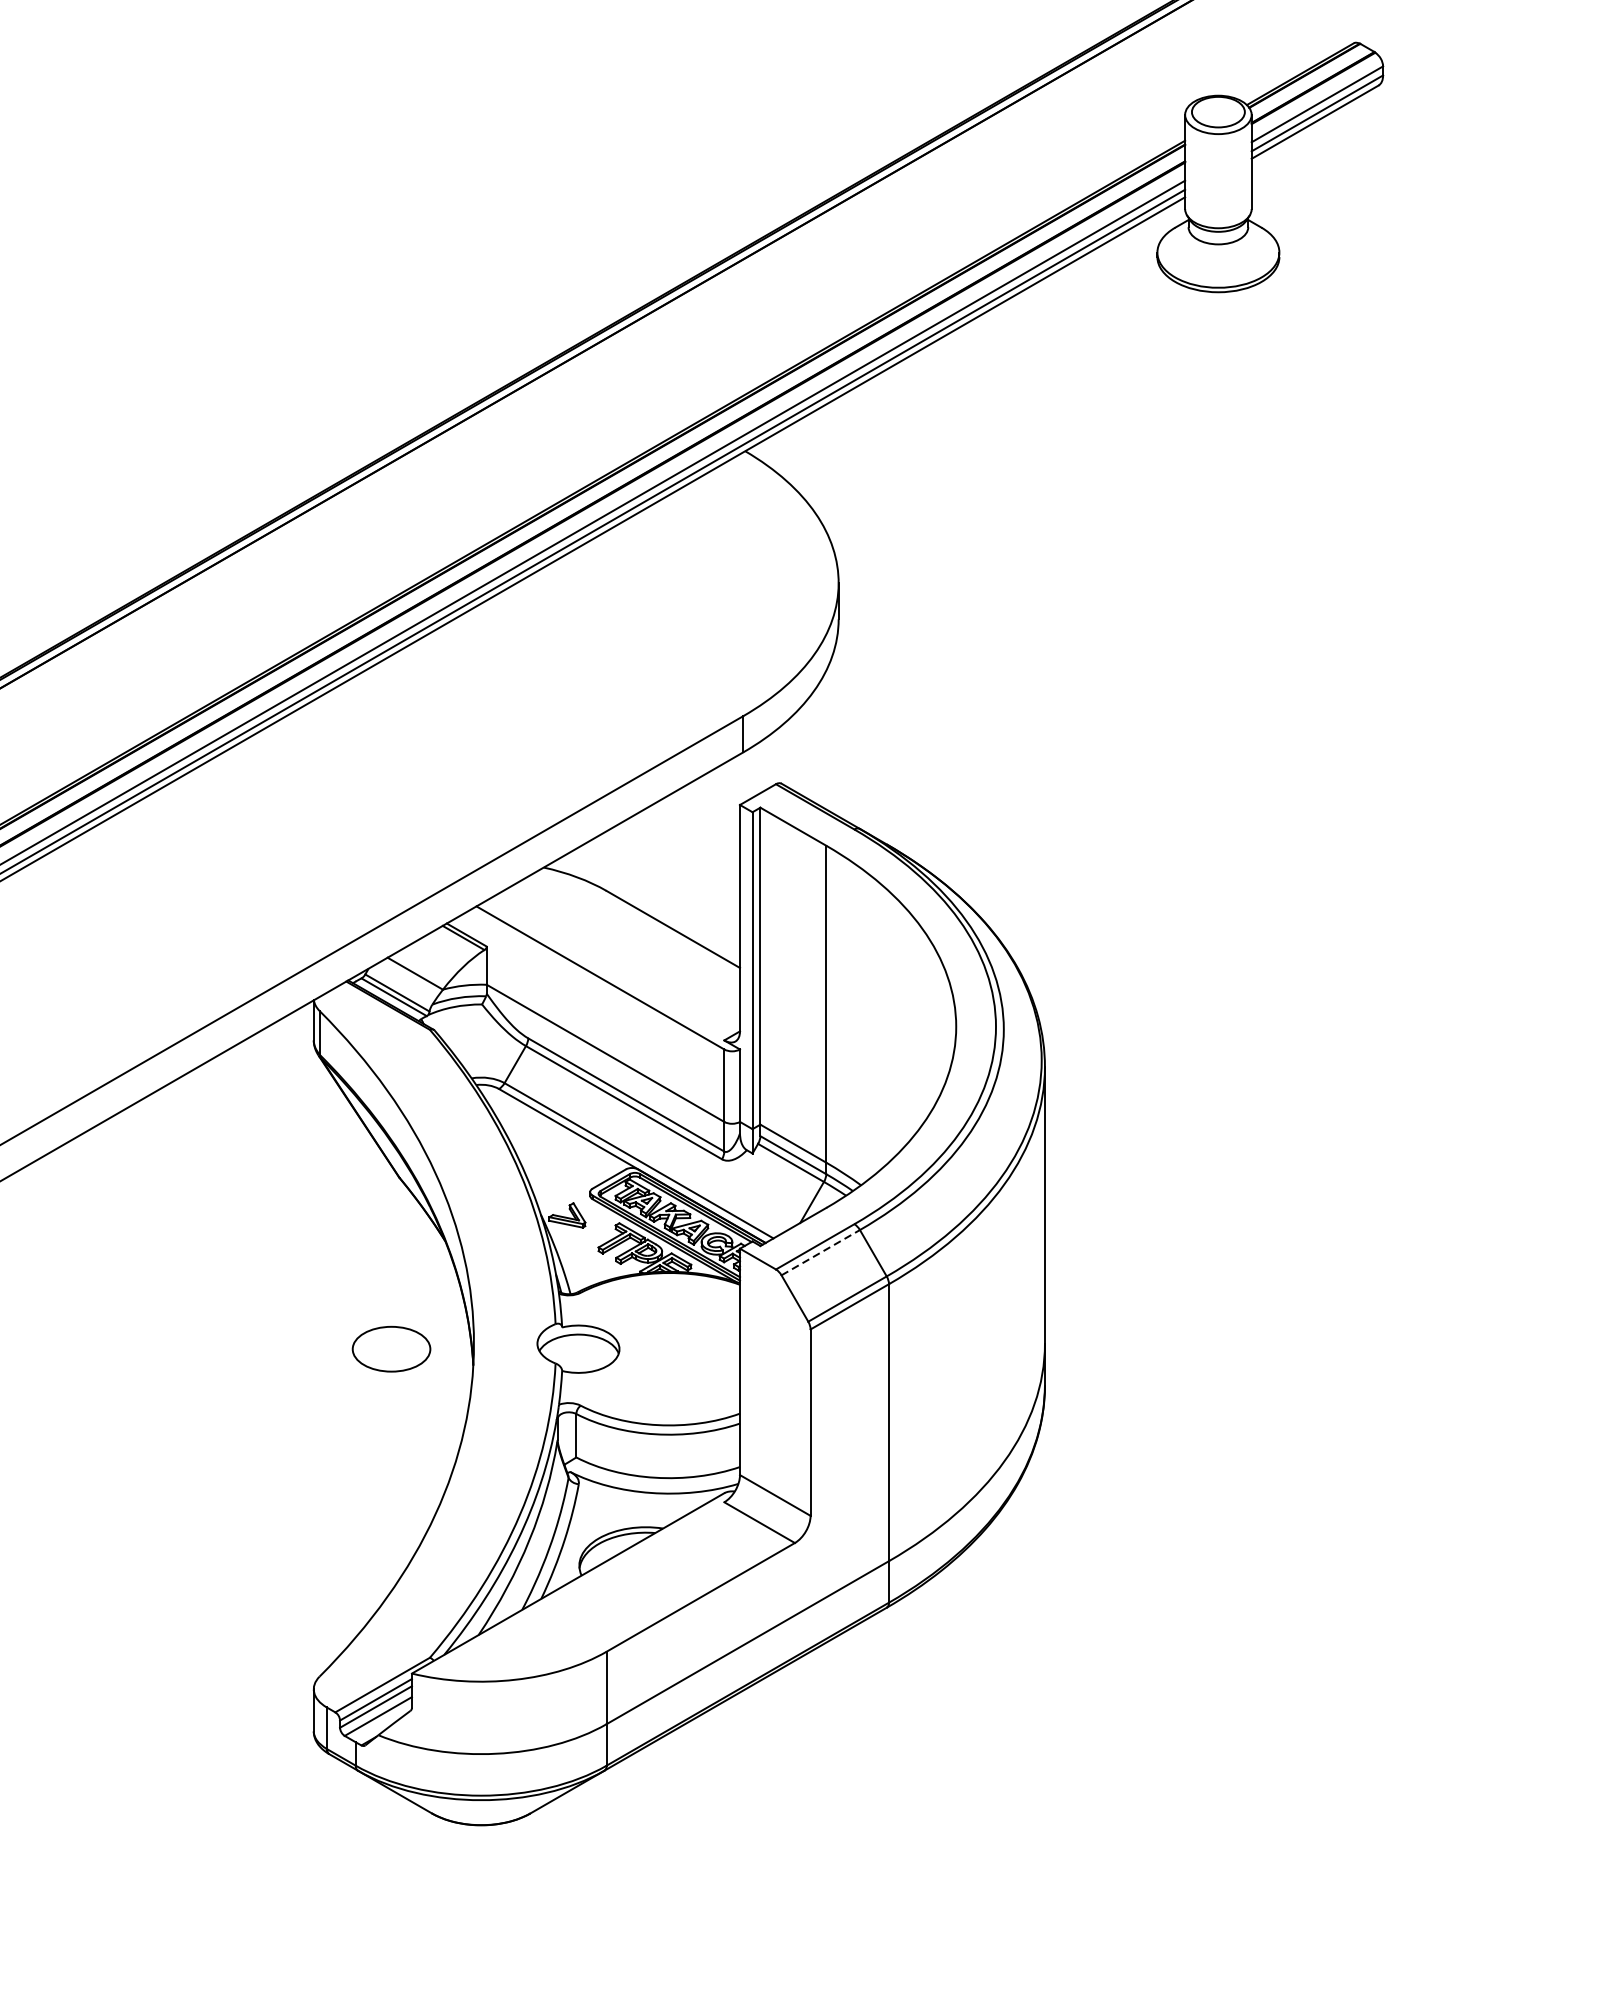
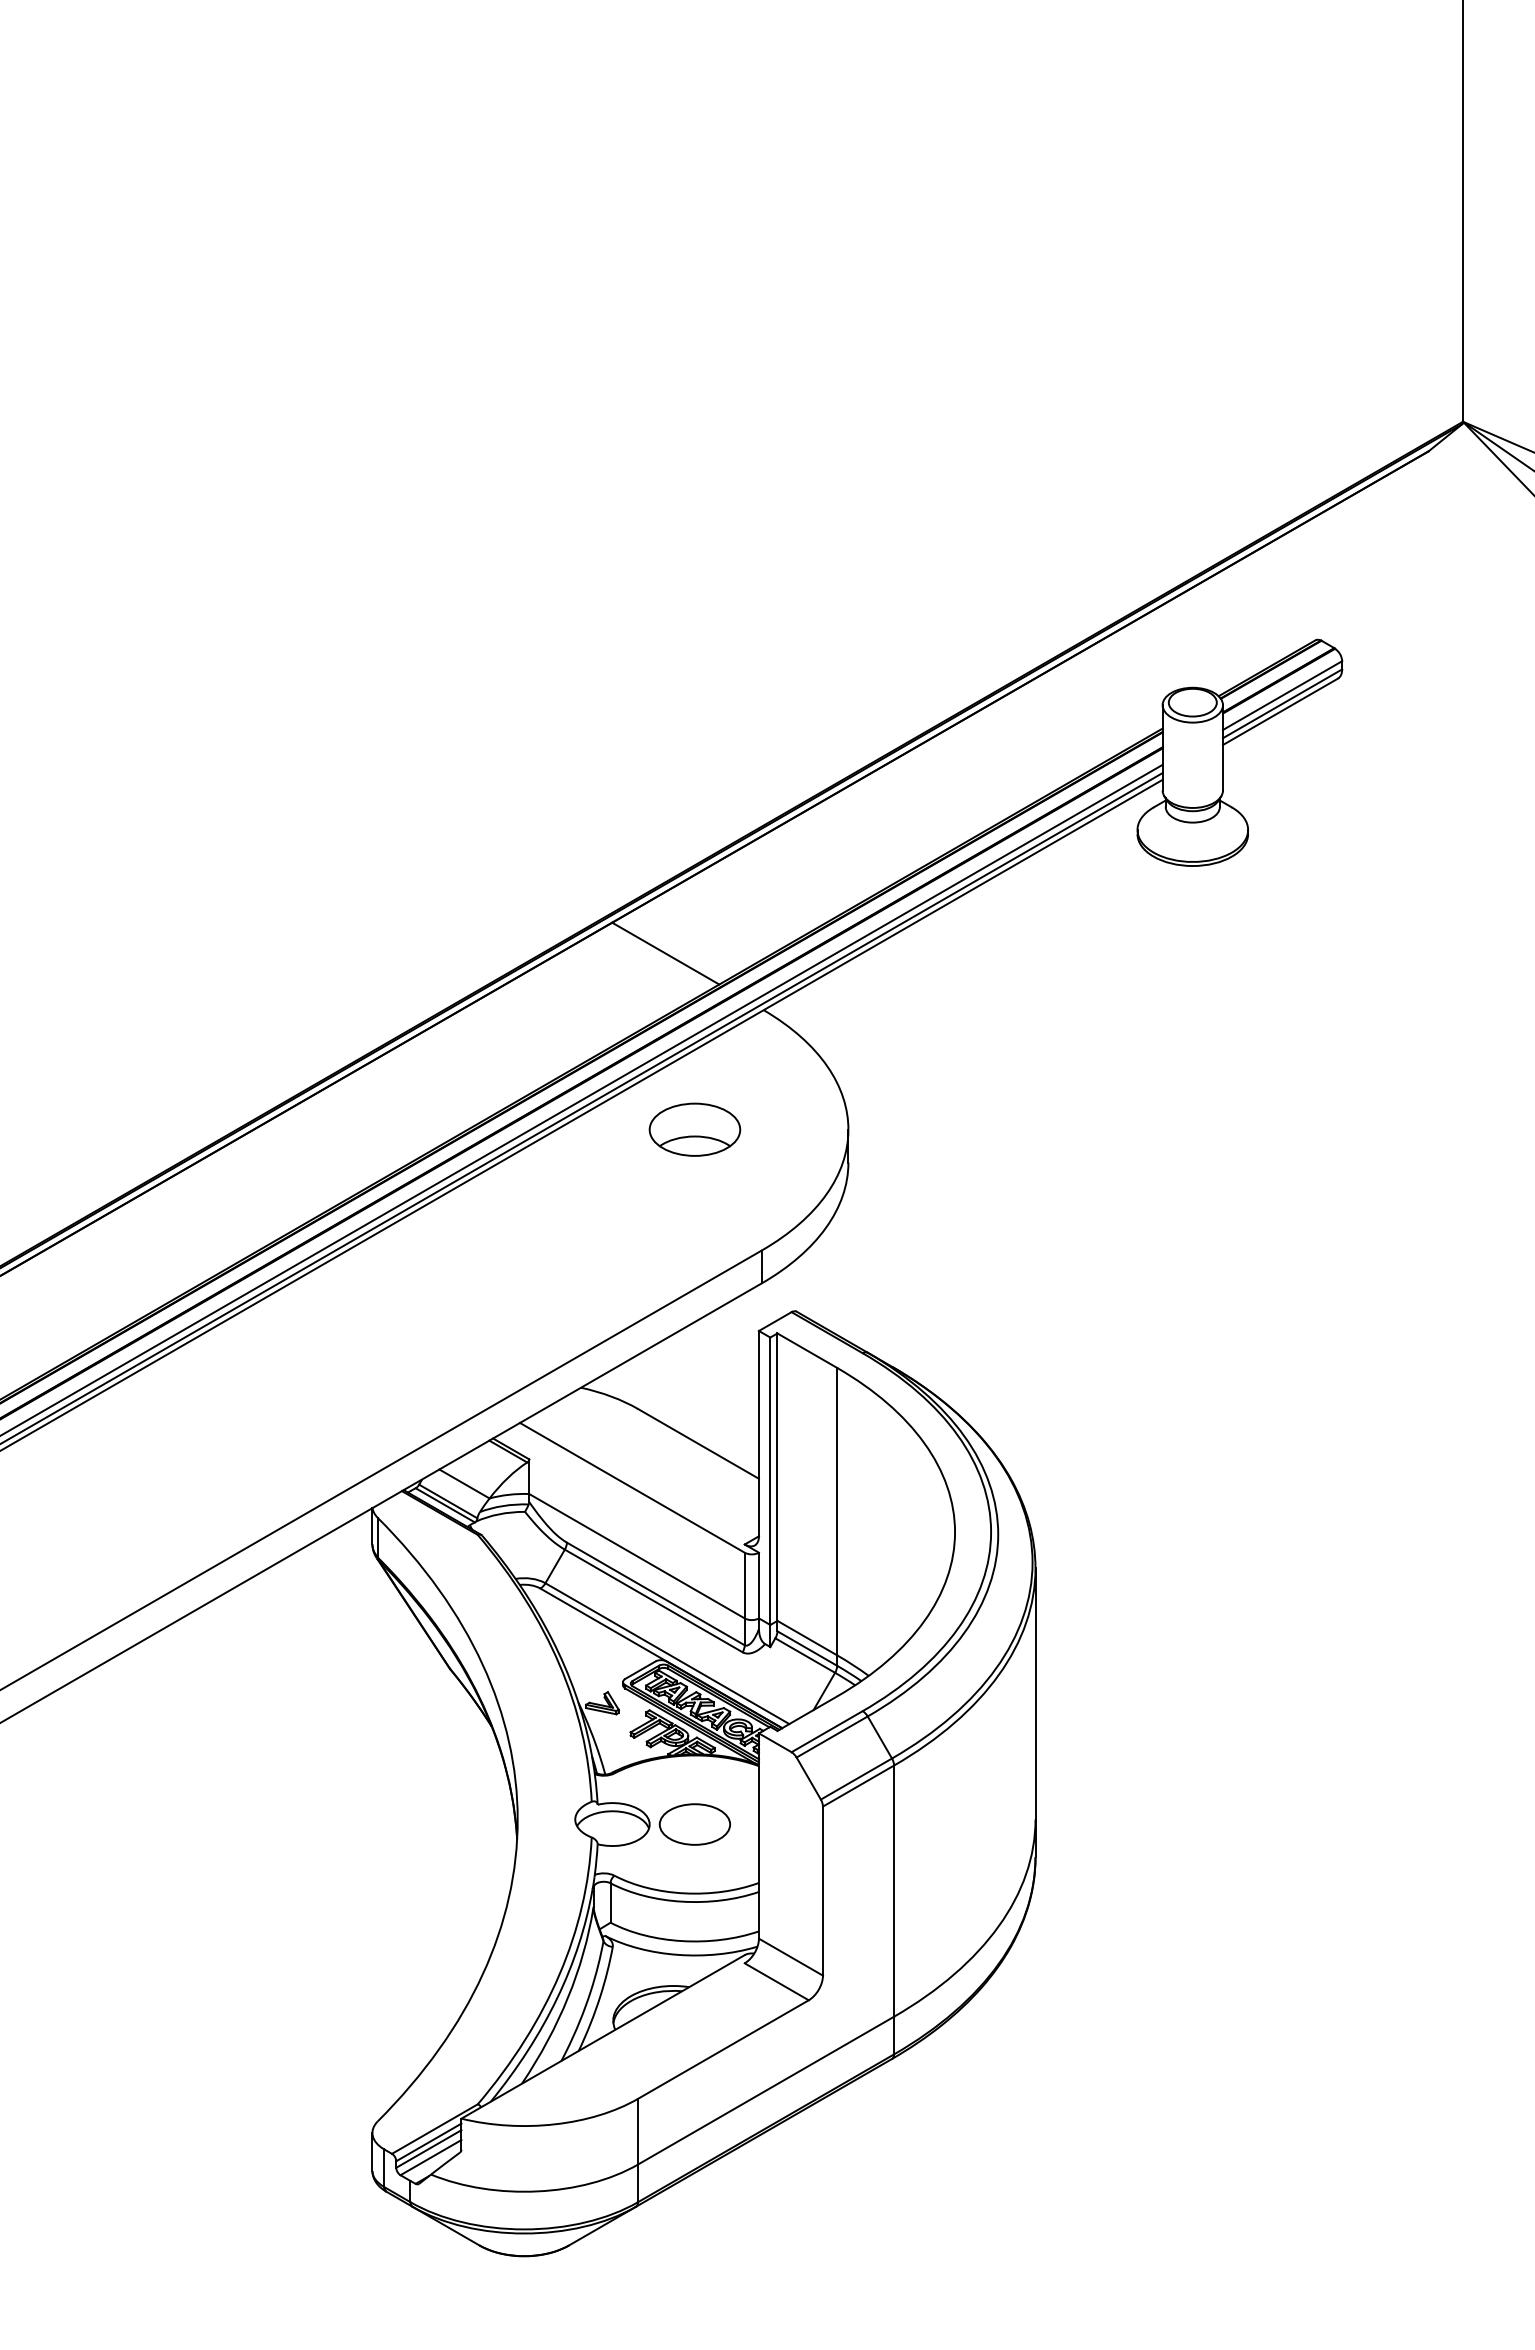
line: (636, 388) -> (665, 953), added
part: (668, 582) -> (694, 1129), added
line: (821, 1252) -> (832, 1736), dashed -> solid
part: (391, 1349) -> (694, 1824), moved

